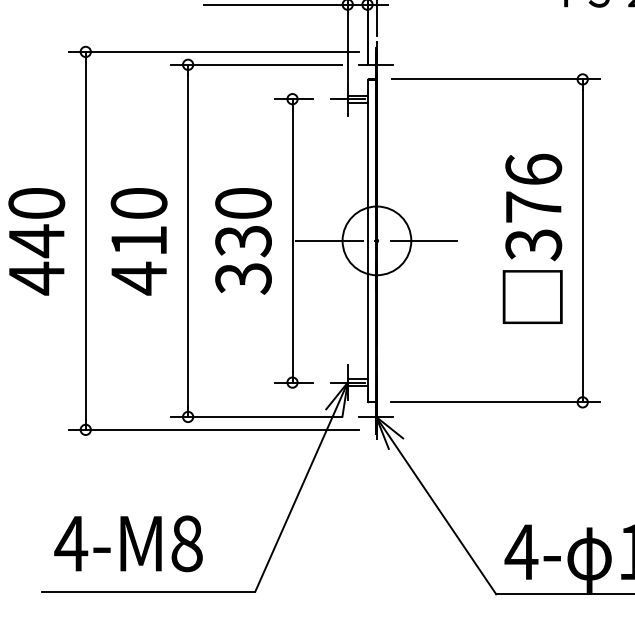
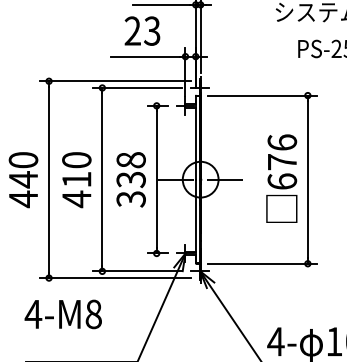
text: (244, 204) -> (131, 160), 330 -> 338
text: (534, 244) -> (282, 181), 376 -> 676
text: (126, 543) -> (62, 314), moved

